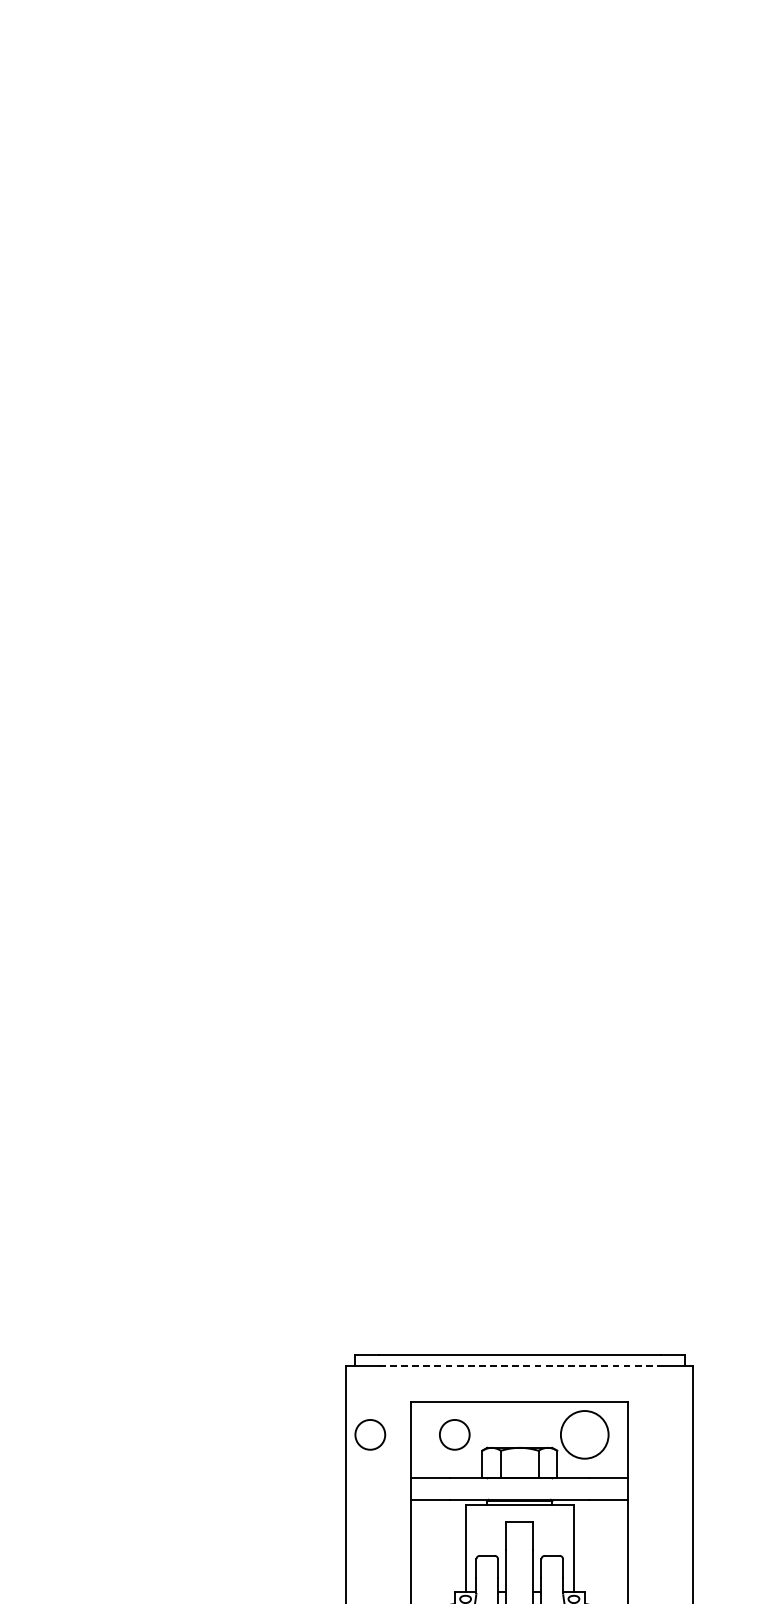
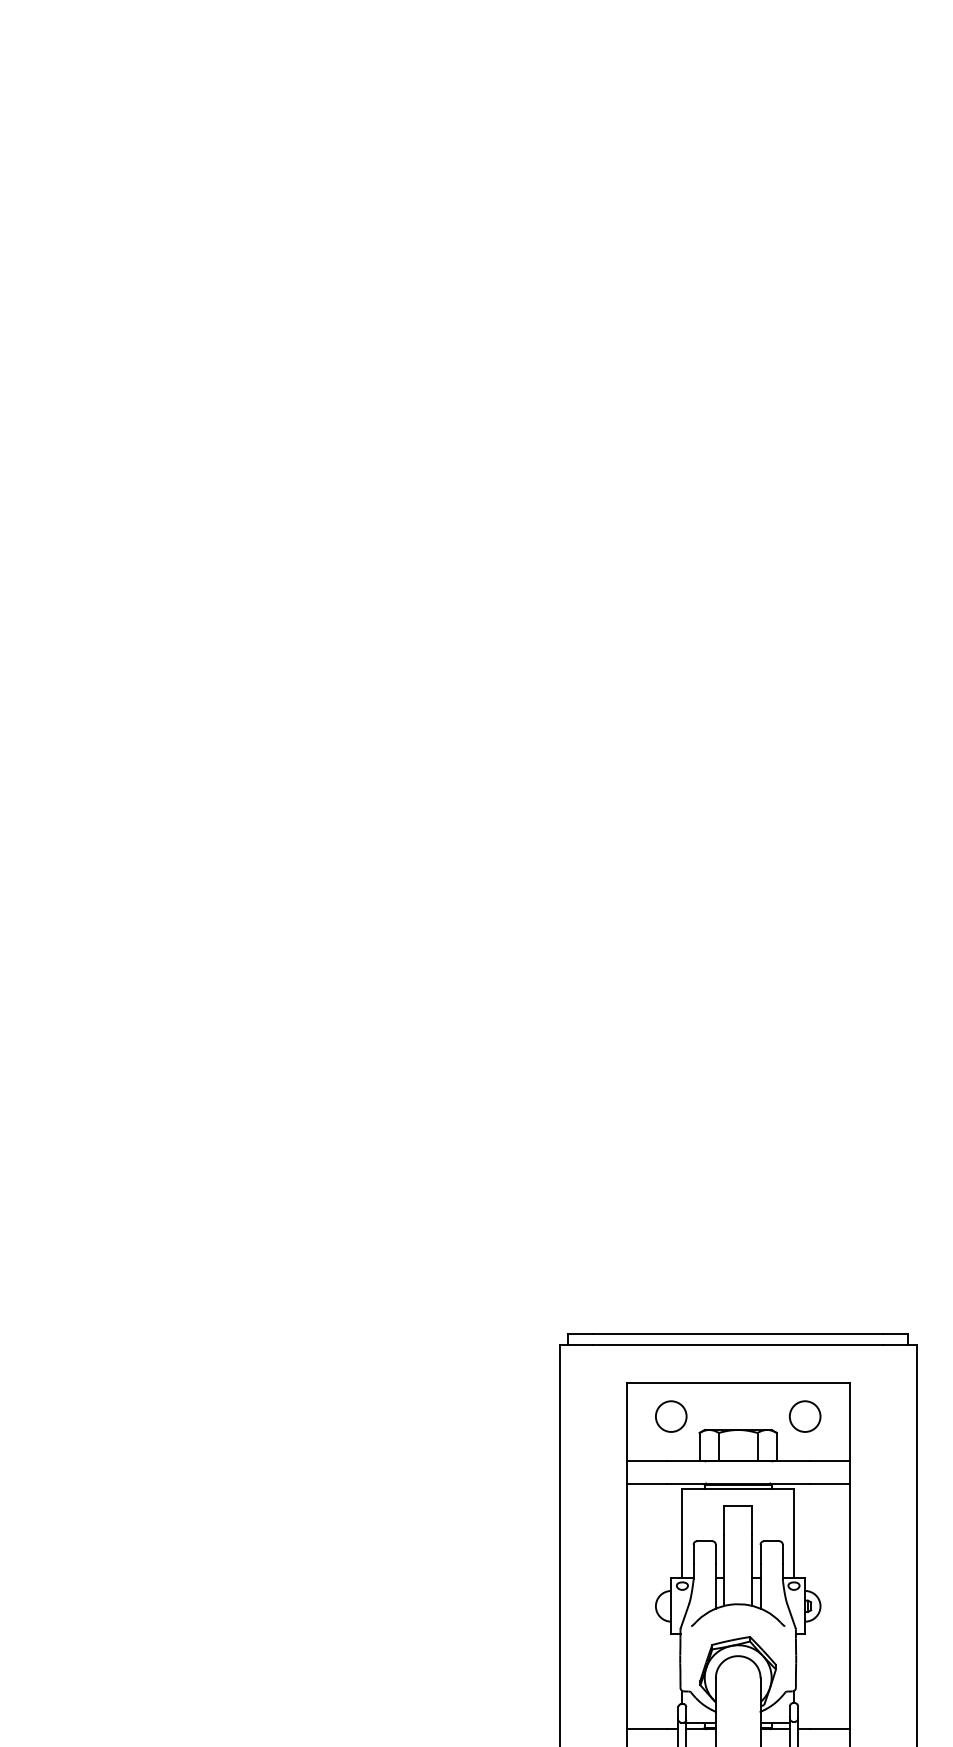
line: (520, 1365) -> (738, 1345), dashed -> solid
circle: (370, 1434) -> (584, 1416), removed
circle: (584, 1434) -> (804, 1416), size x0.62

